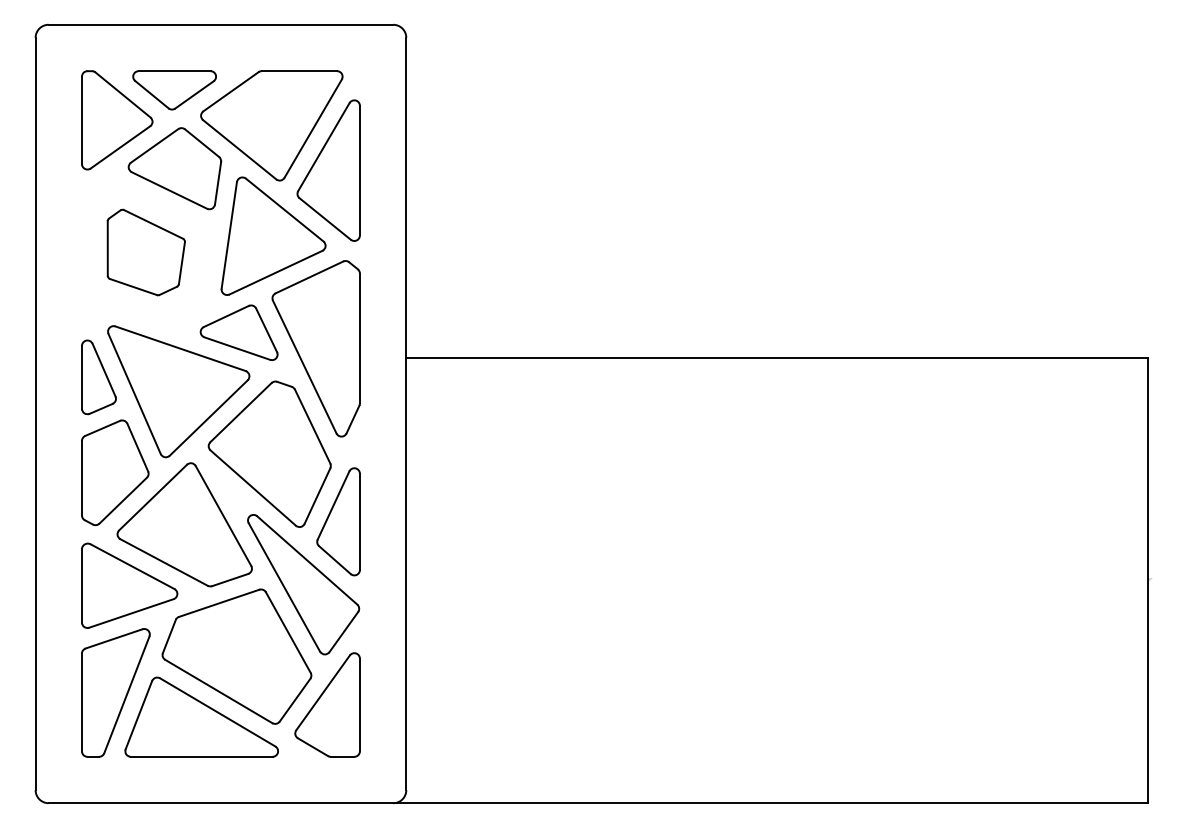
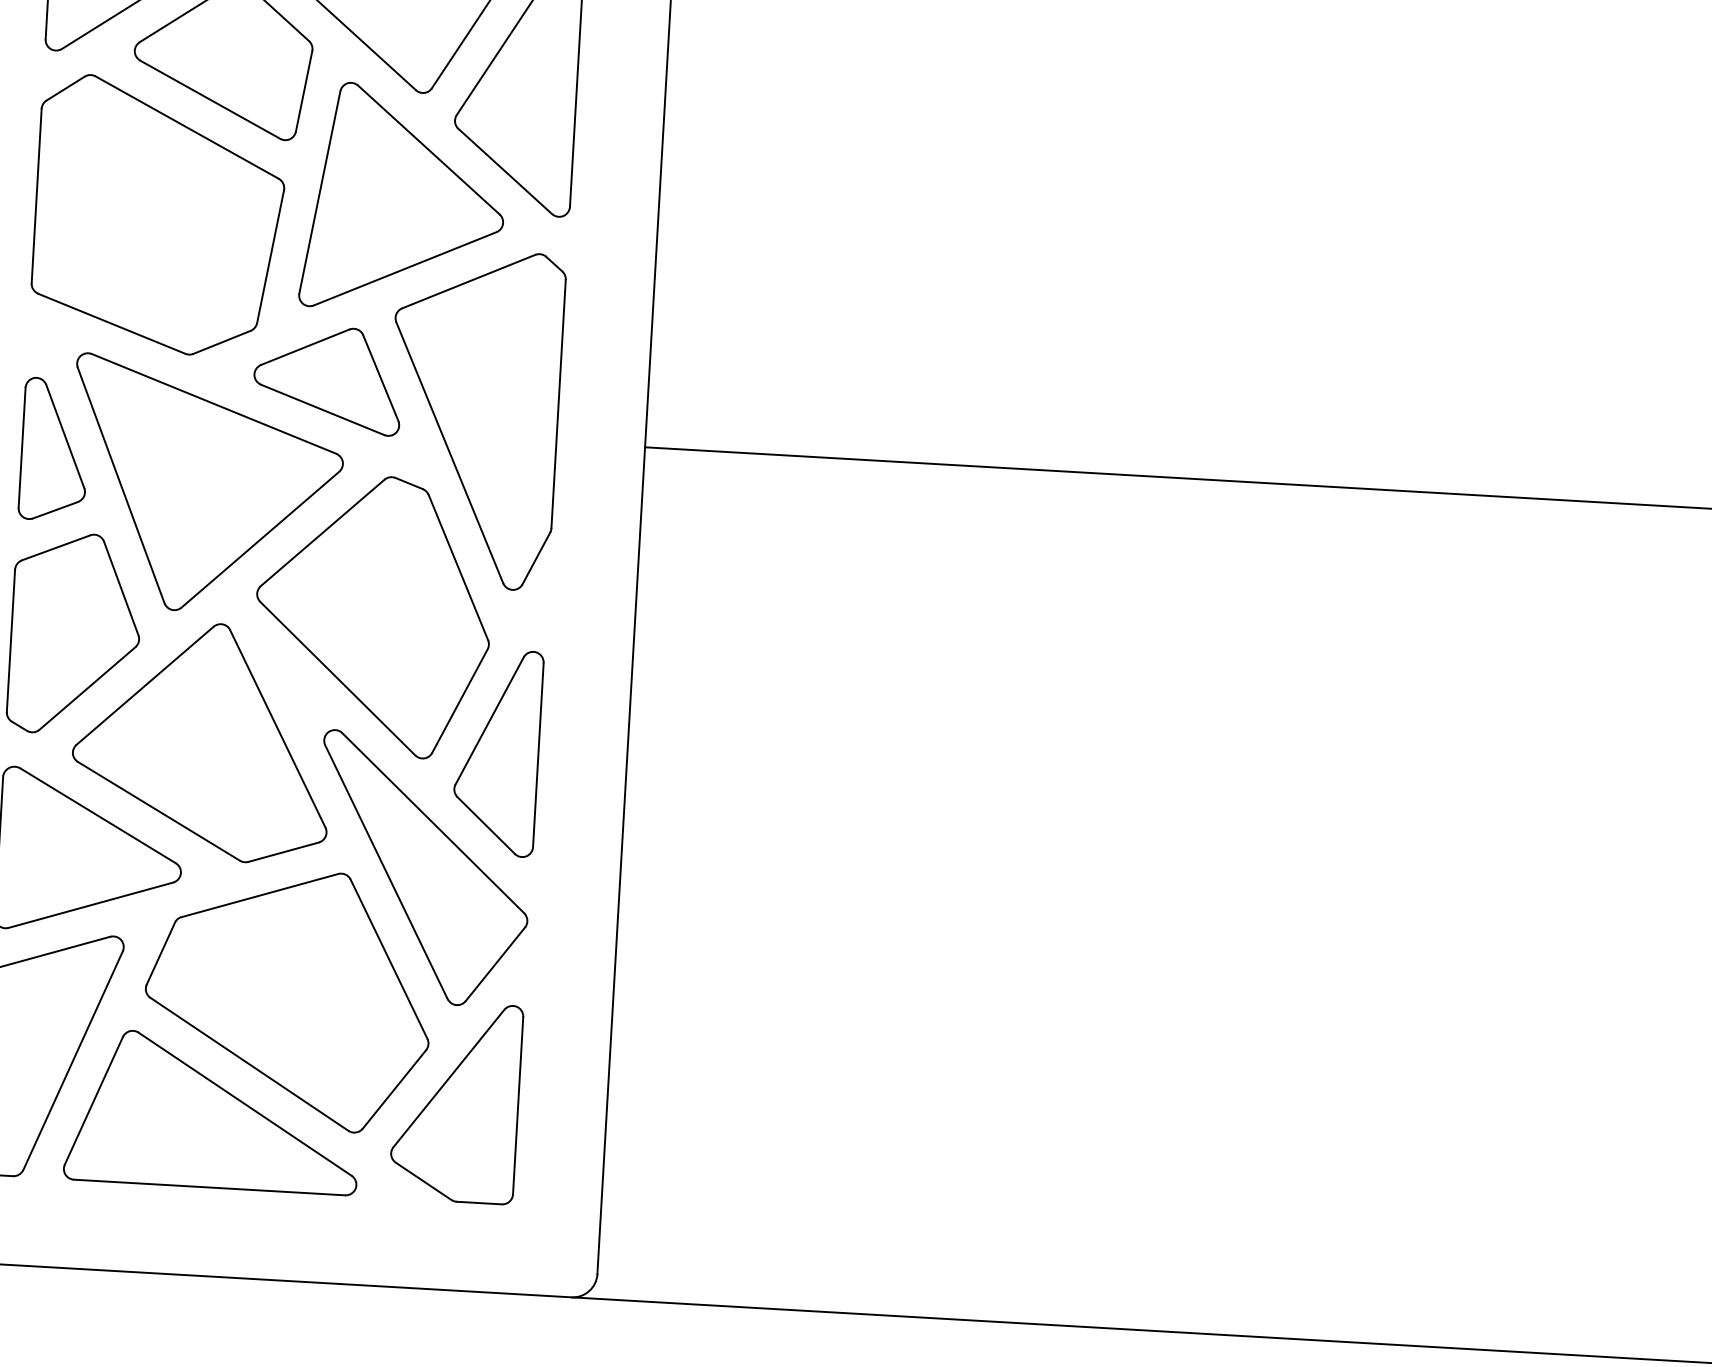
part: (146, 252) -> (159, 215), size x1.67

